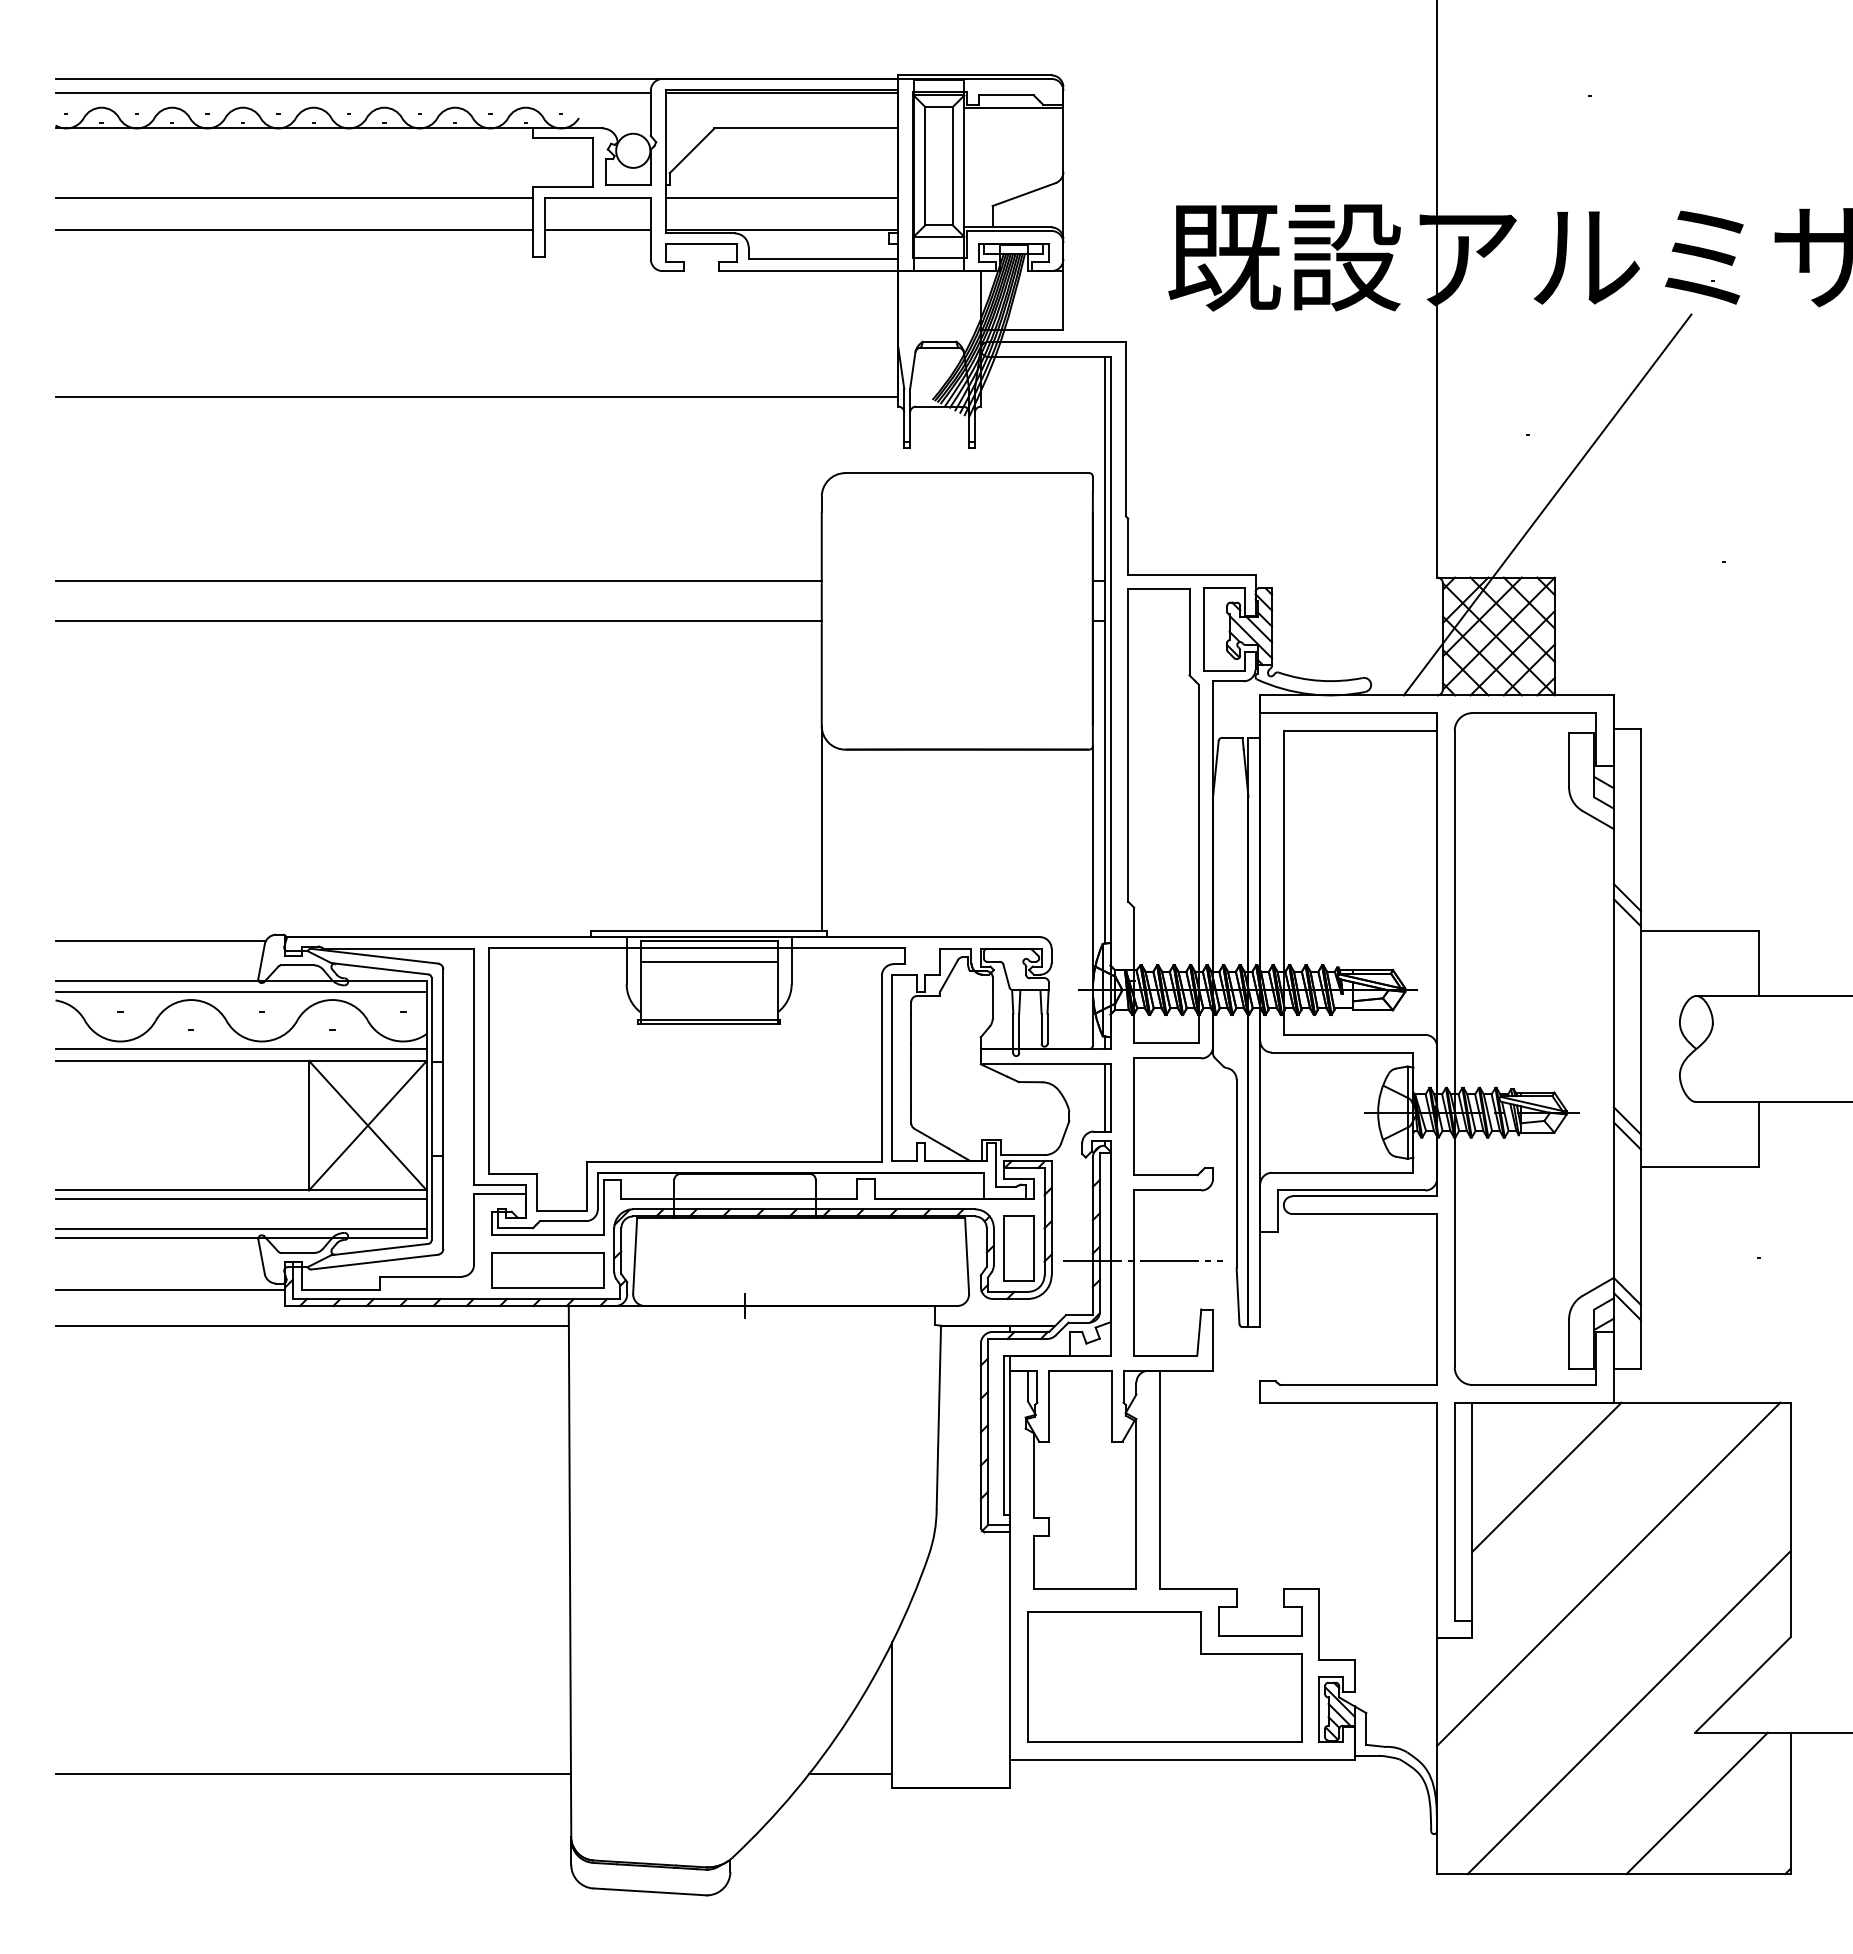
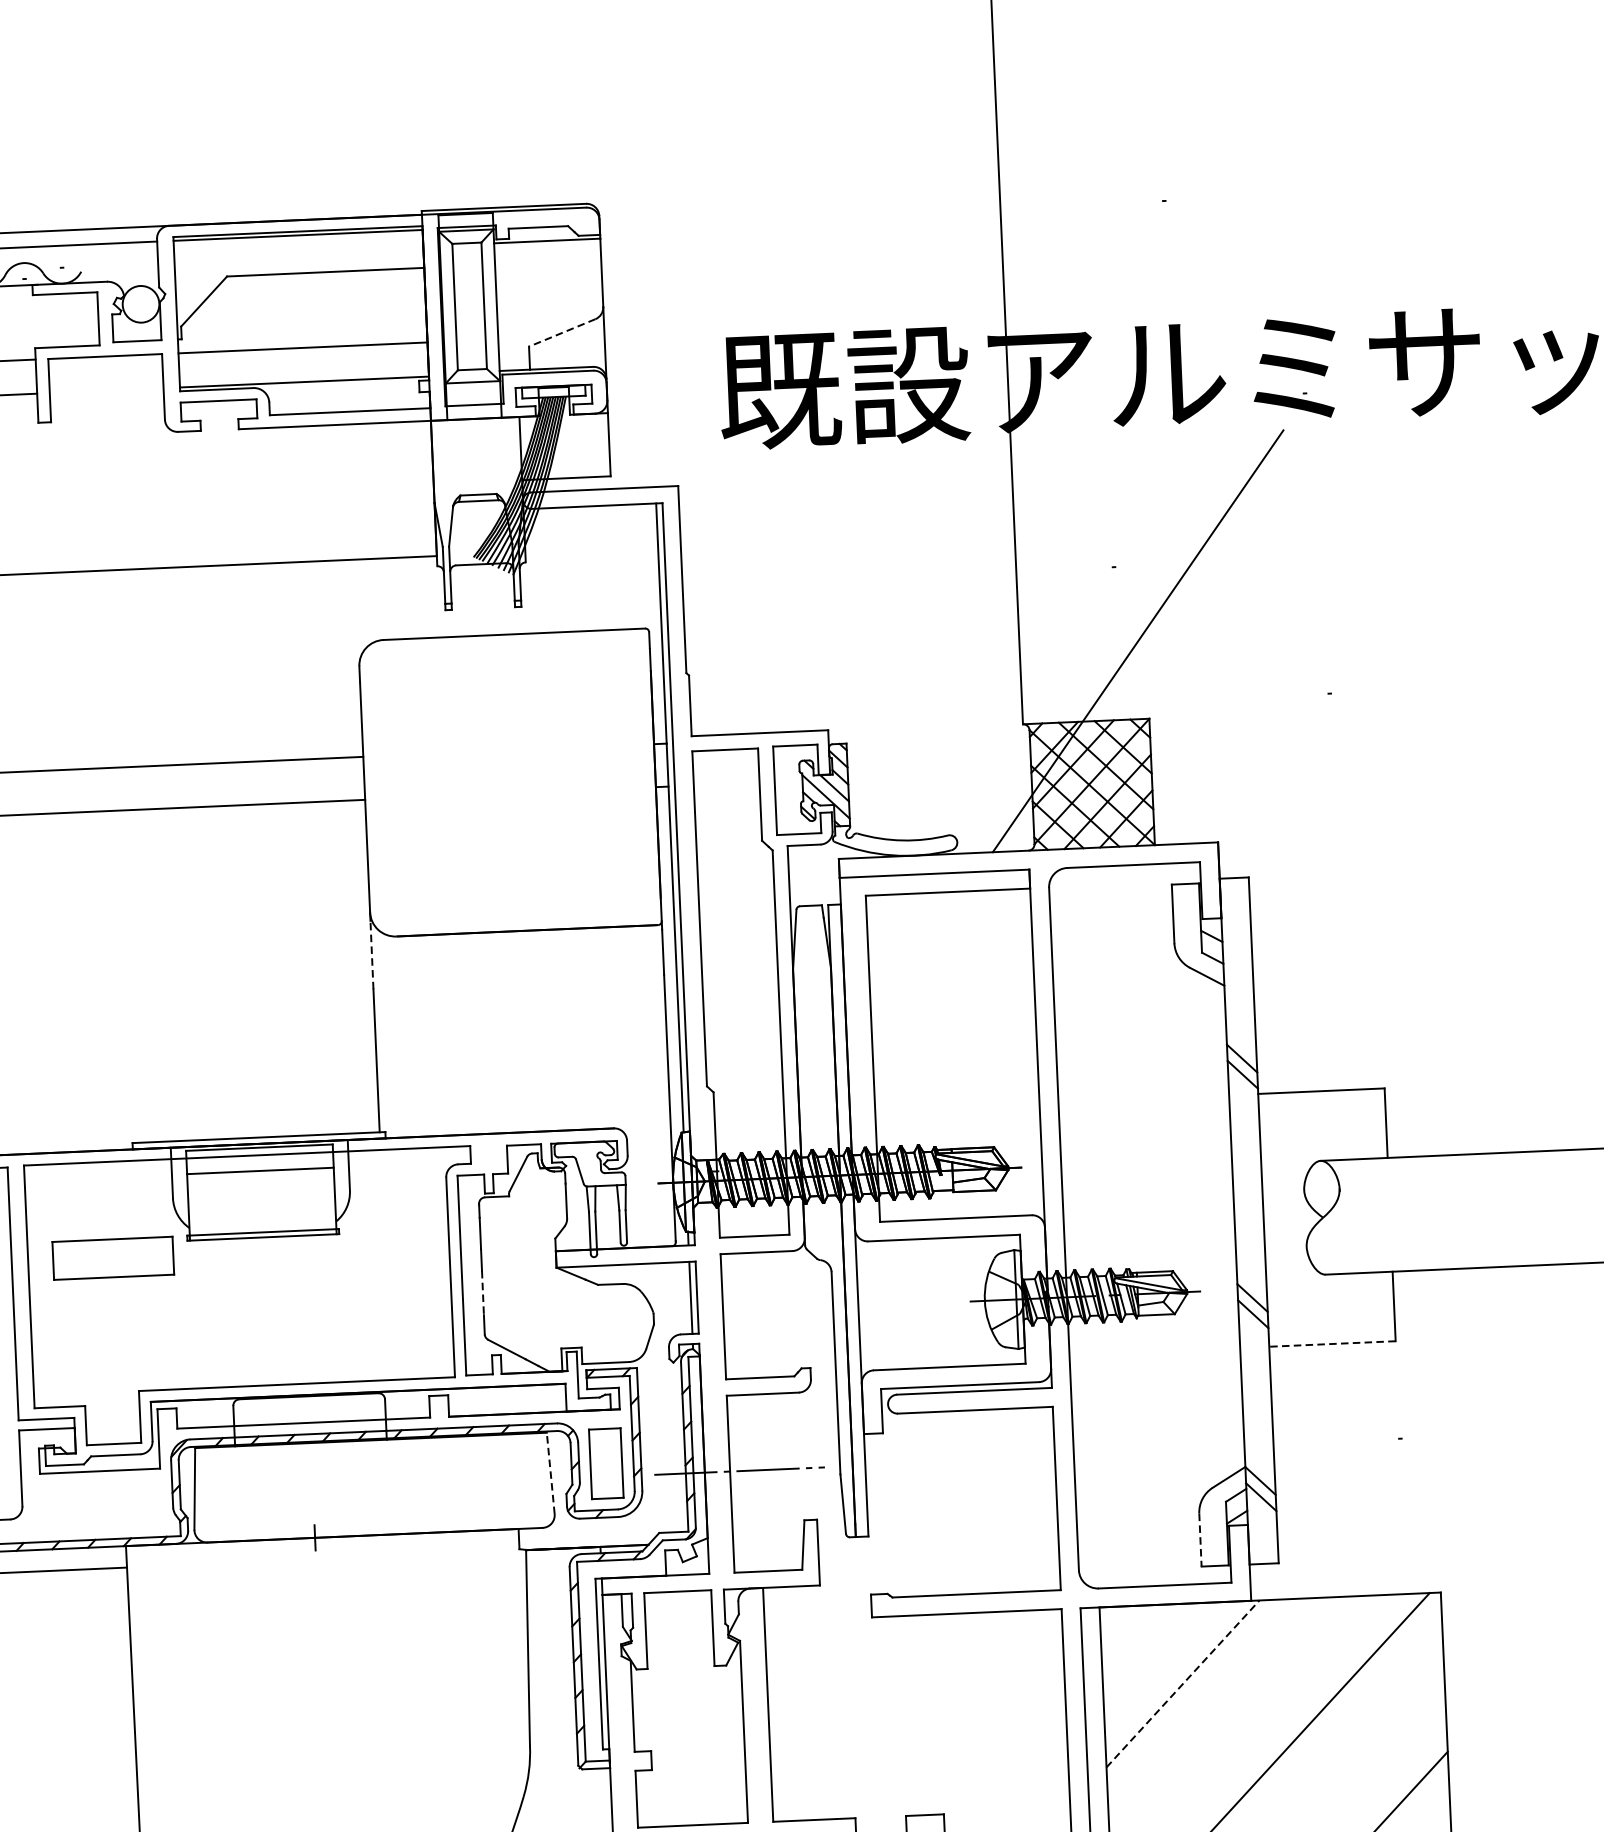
line: (1023, 194) -> (561, 332), solid -> dashed
line: (597, 229) -> (106, 390), removed
line: (821, 765) -> (371, 954), solid -> dashed
line: (911, 1085) -> (483, 1293), solid -> dashed
line: (1699, 1166) -> (1331, 1343), solid -> dashed
line: (967, 1255) -> (551, 1473), solid -> dashed
part: (547, 1270) -> (113, 1258), moved
line: (1569, 1344) -> (1200, 1540), solid -> dashed
line: (1547, 1476) -> (1183, 1683), solid -> dashed

